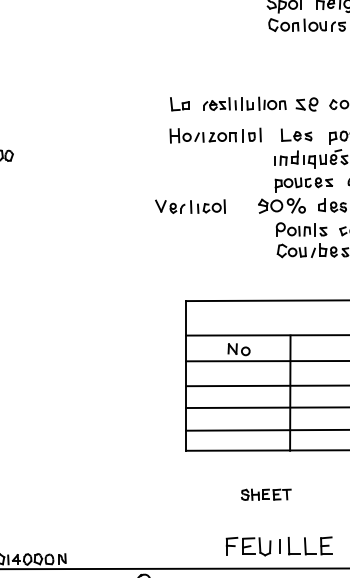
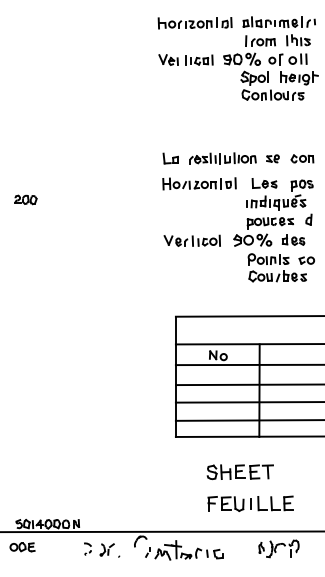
part: (306, 104) -> (272, 158), size x0.71
part: (189, 206) -> (191, 240), moved
part: (265, 495) -> (239, 472), size x1.67
part: (279, 546) -> (250, 503), moved

